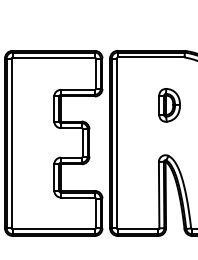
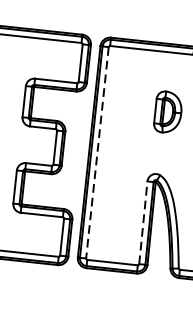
line: (116, 143) -> (97, 152), solid -> dashed
line: (159, 194) -> (143, 222), solid -> dashed

